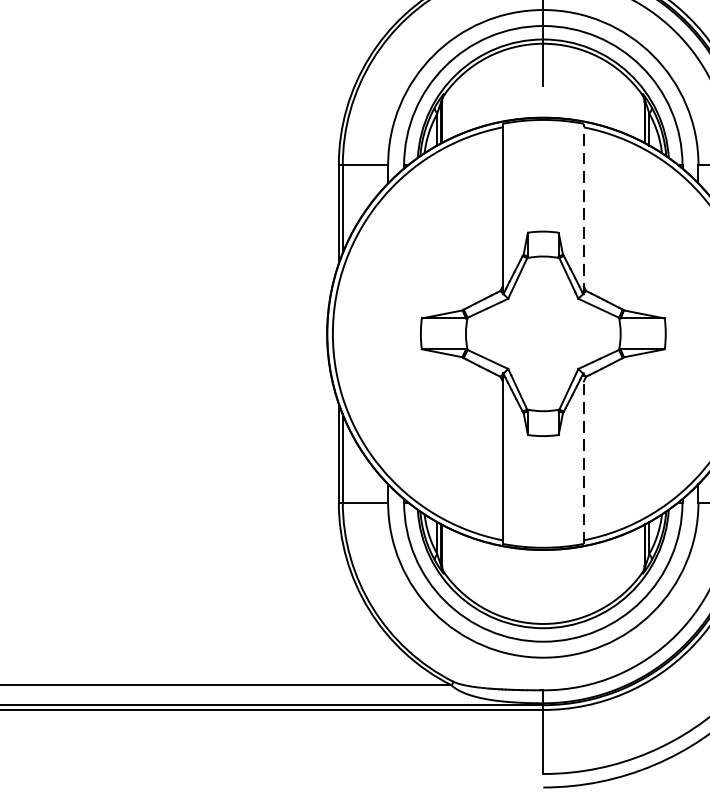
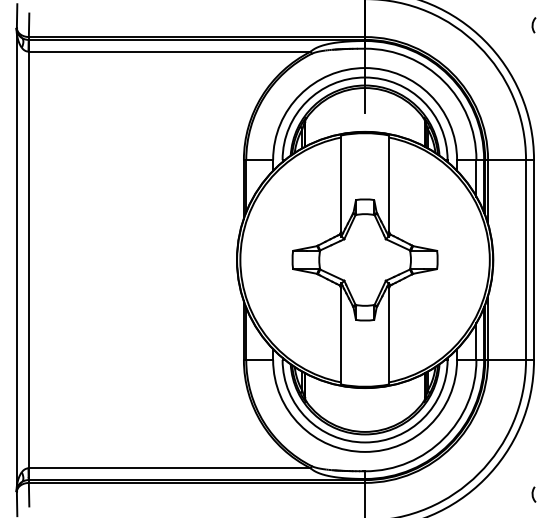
line: (584, 209) -> (389, 186), dashed -> solid
line: (584, 457) -> (389, 333), dashed -> solid

